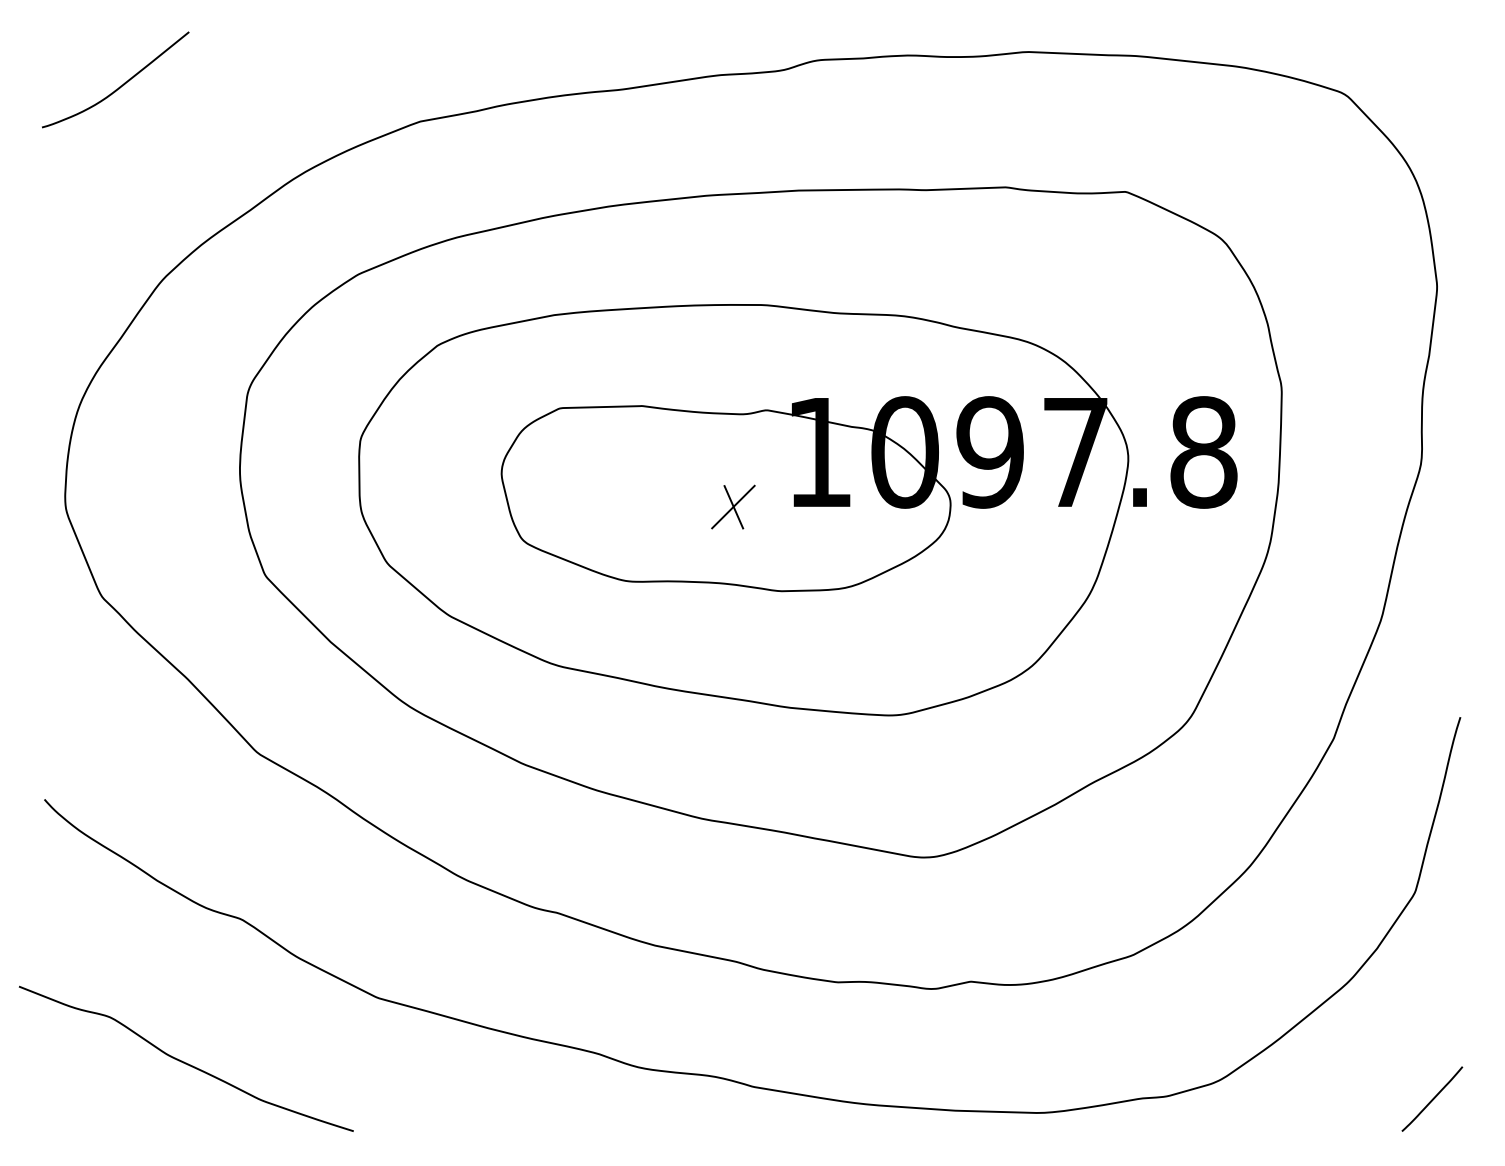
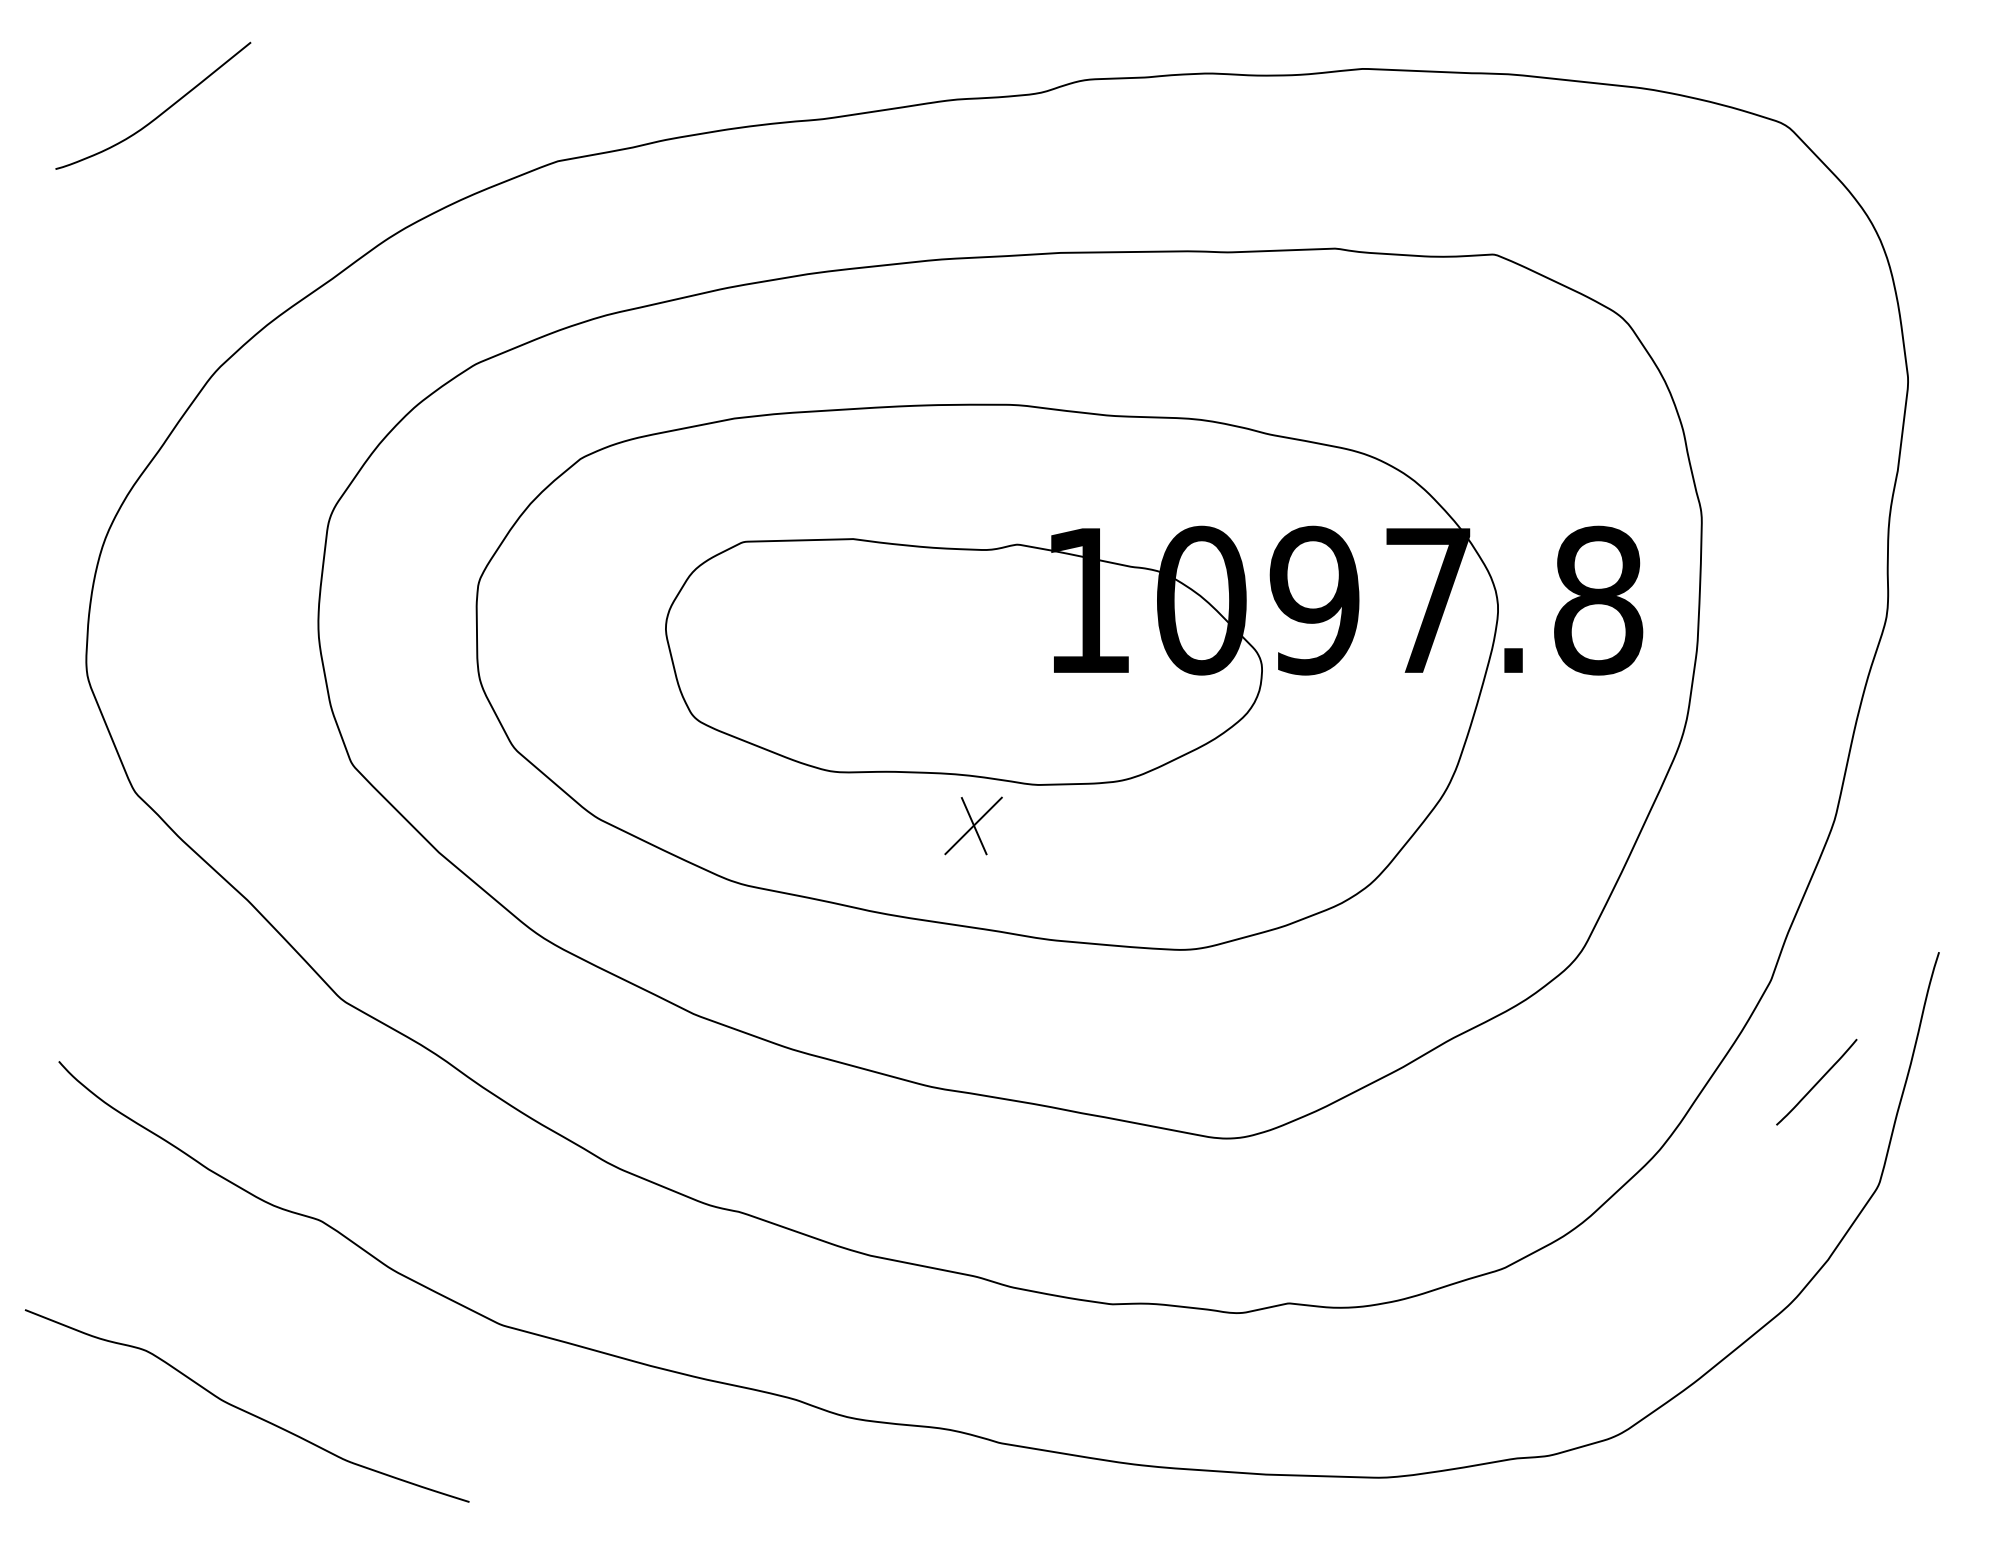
part: (733, 506) -> (973, 825), moved
line: (1432, 1098) -> (1816, 1081), moved

